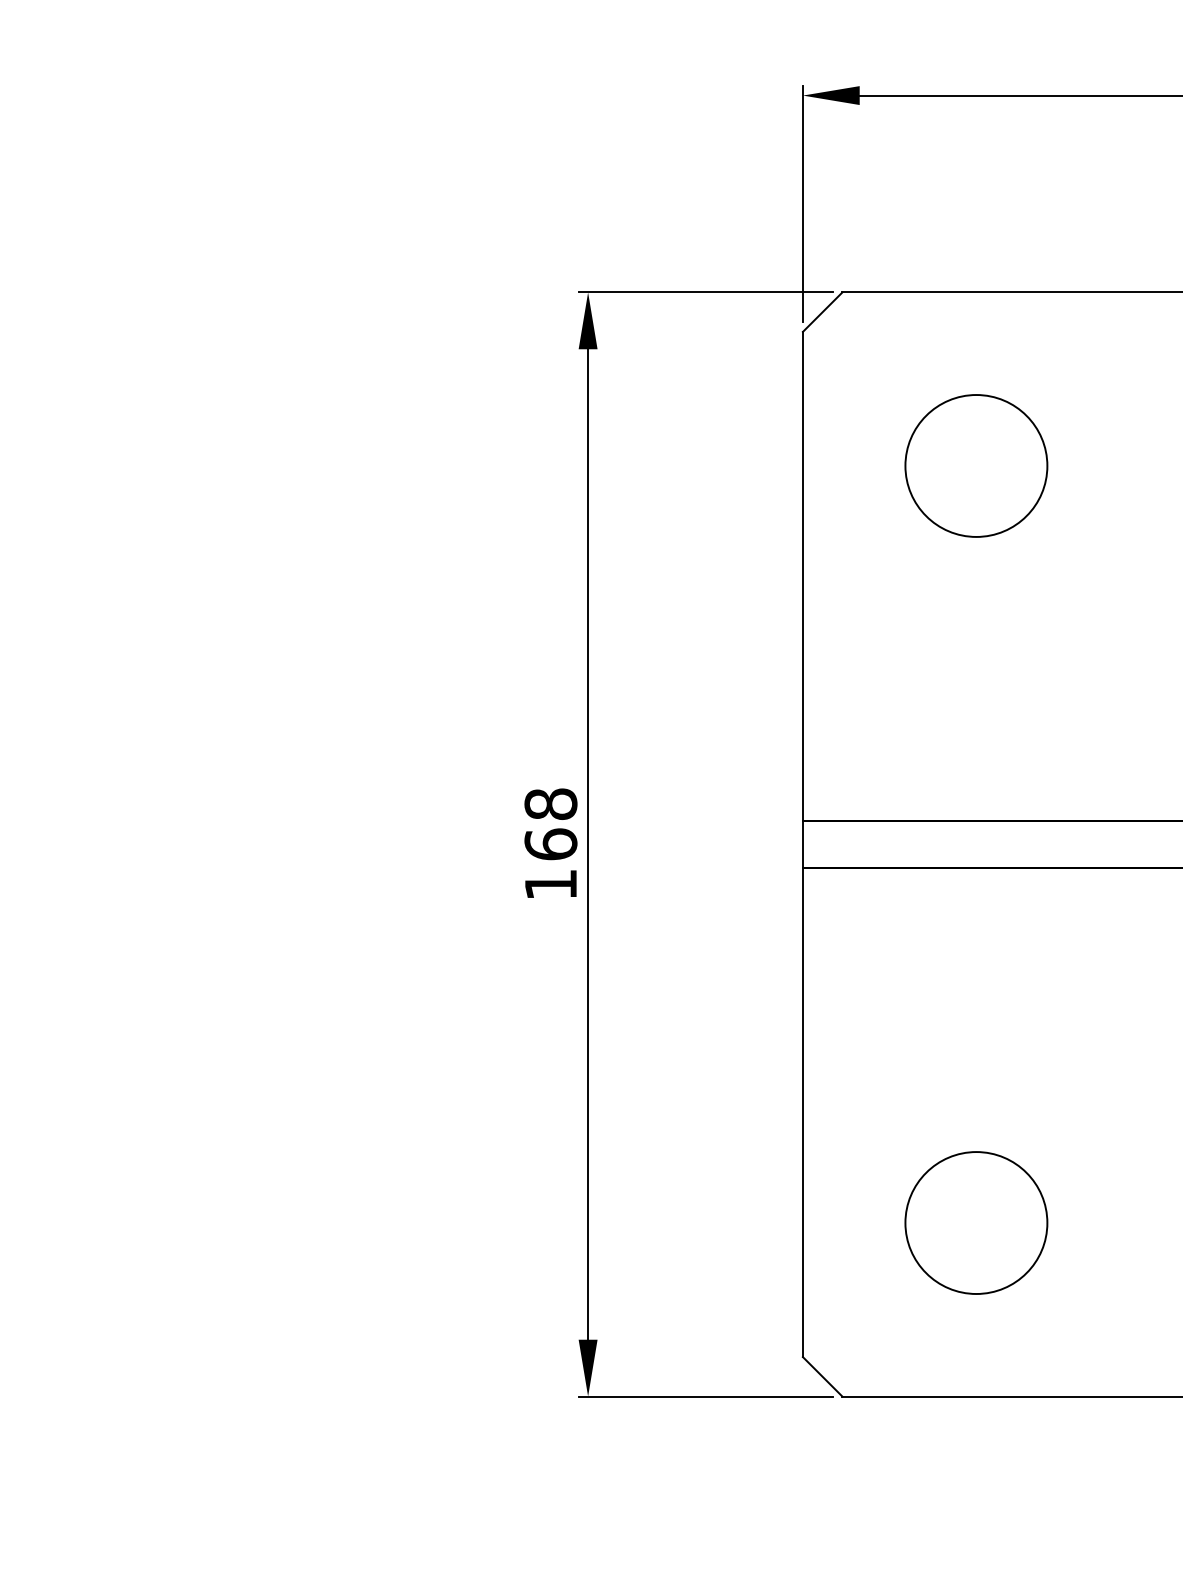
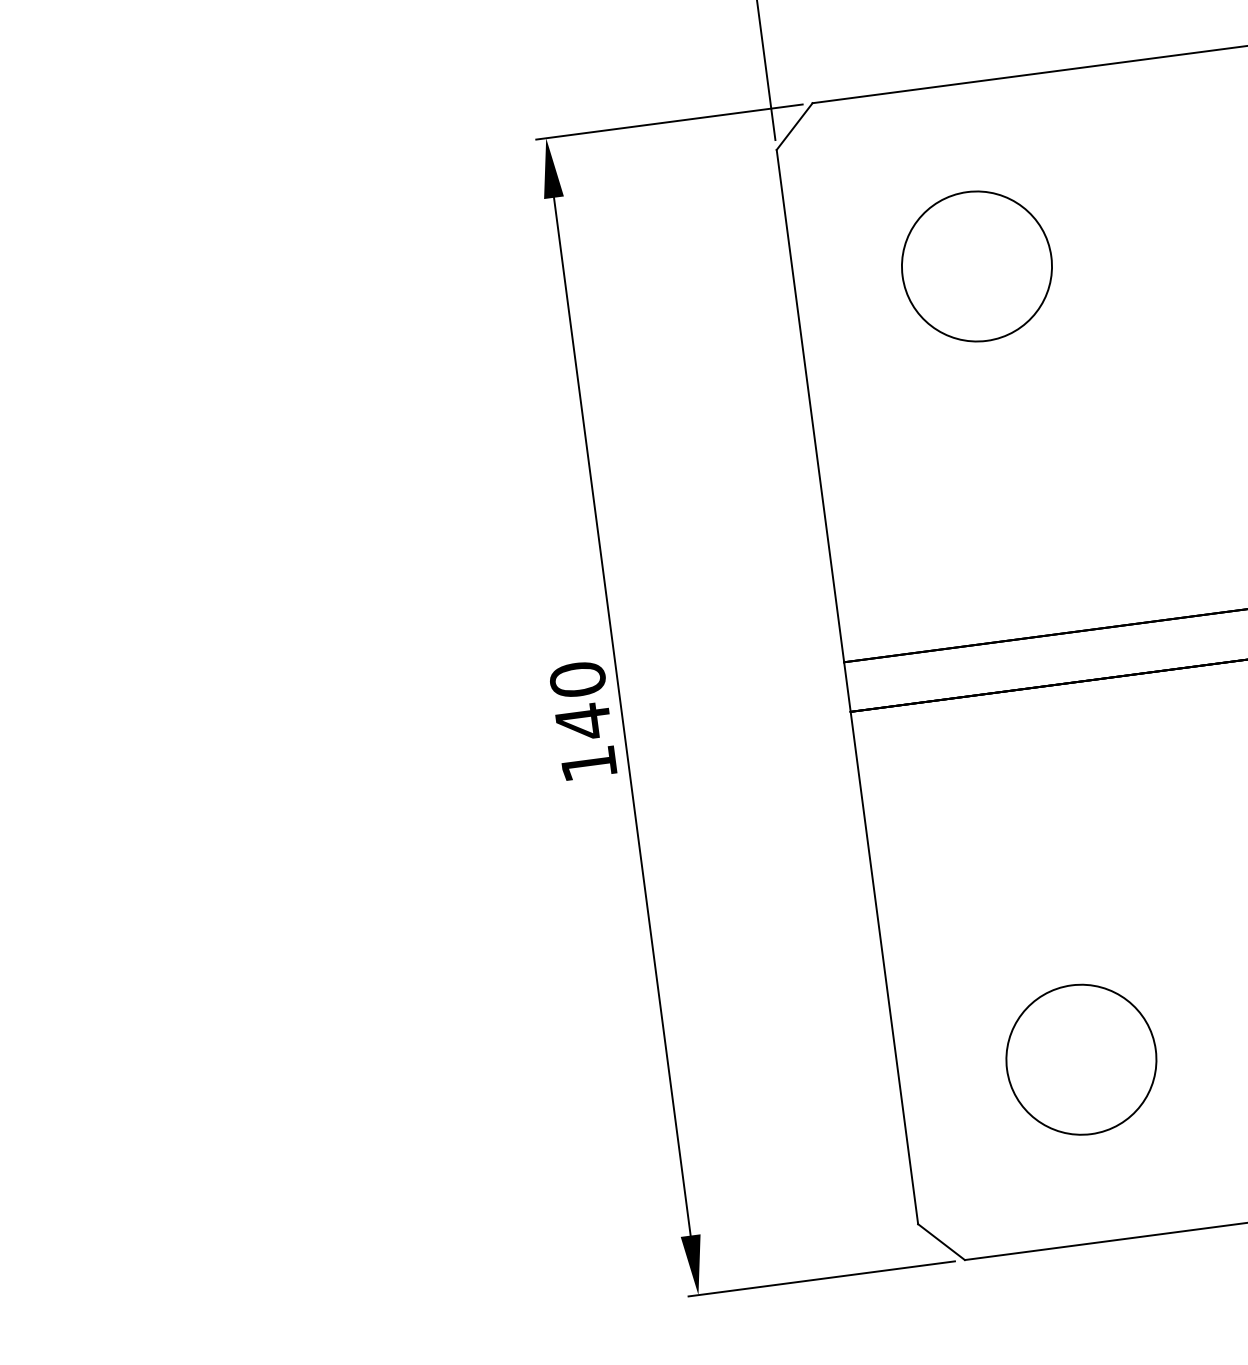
text: (550, 824) -> (580, 700), 168 -> 140

